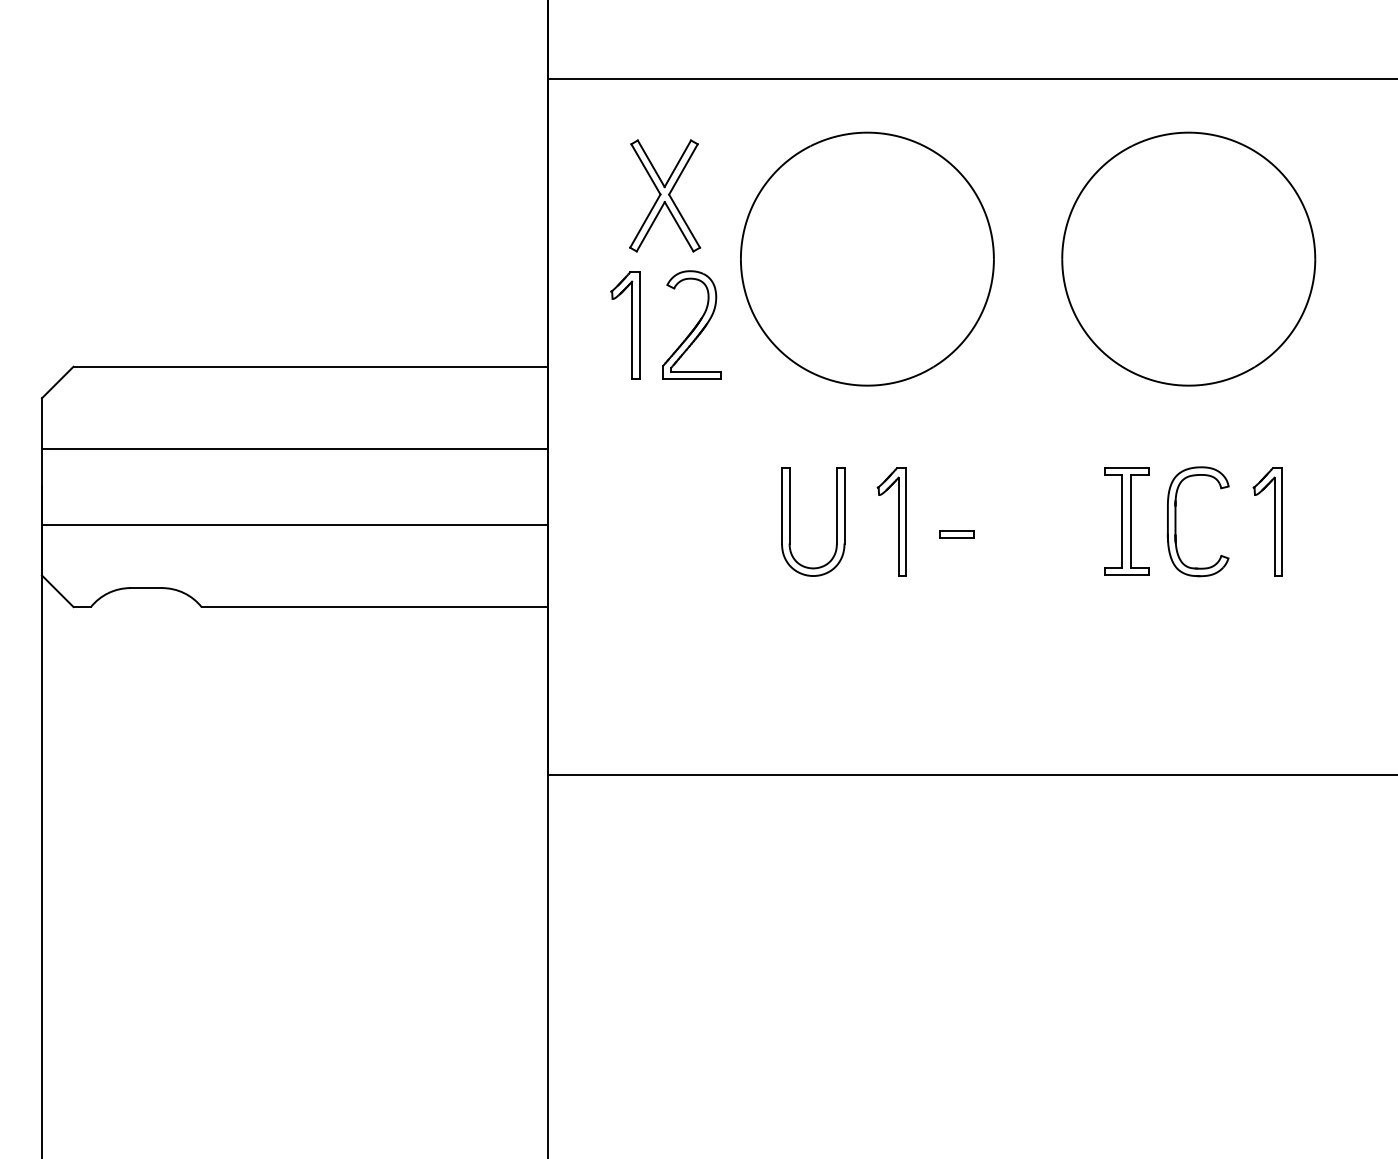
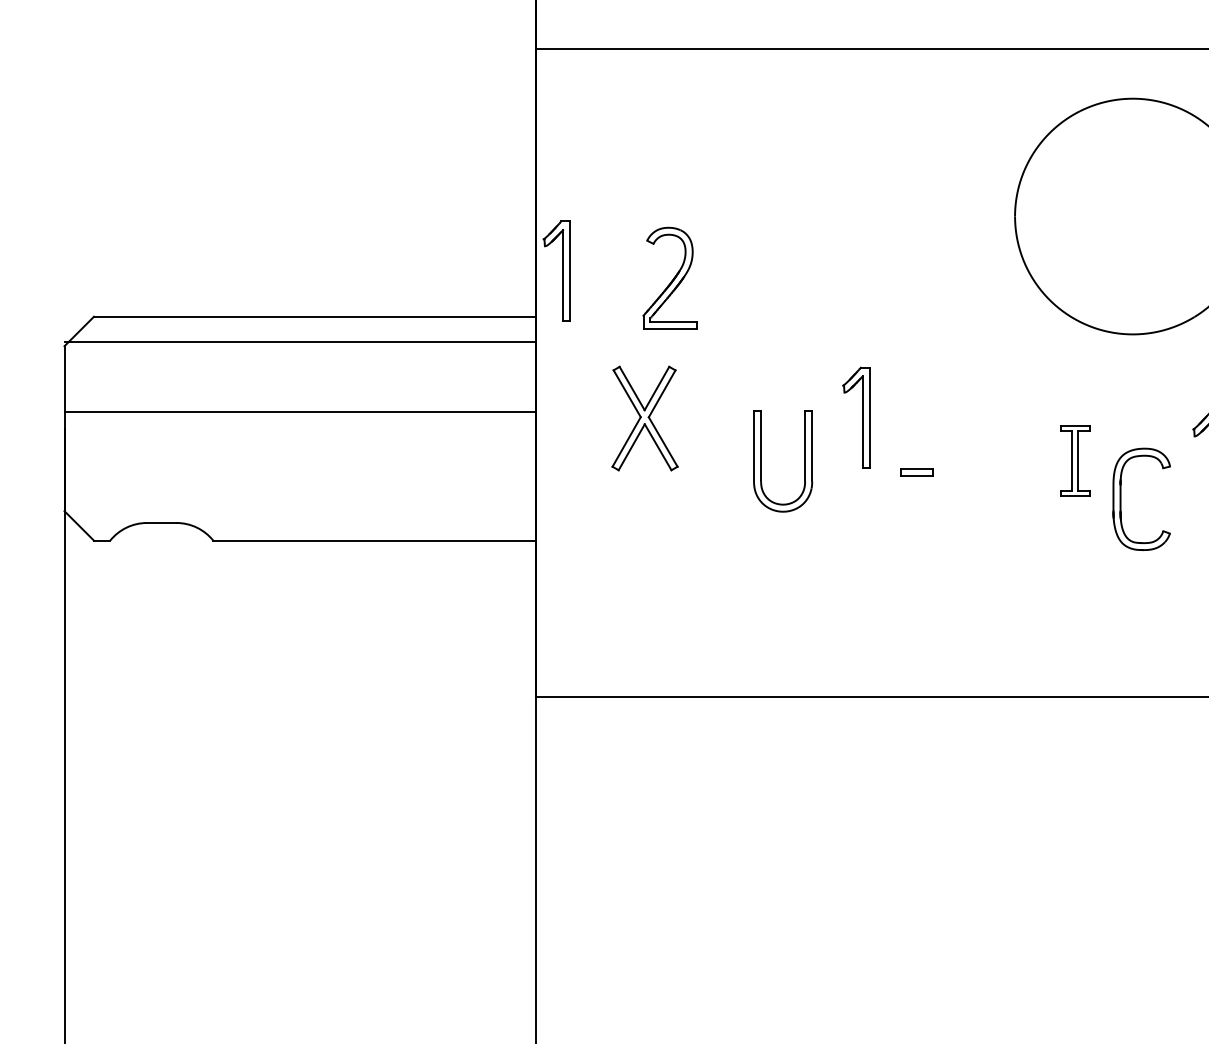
part: (665, 195) -> (645, 418), moved
part: (867, 258) -> (833, 215), removed
part: (625, 325) -> (556, 270), moved
line: (294, 448) -> (299, 341), moved
part: (898, 521) -> (862, 417), moved
part: (1126, 521) -> (1074, 460), size x0.7
part: (1176, 521) -> (1121, 499), moved
line: (294, 524) -> (299, 411), moved

